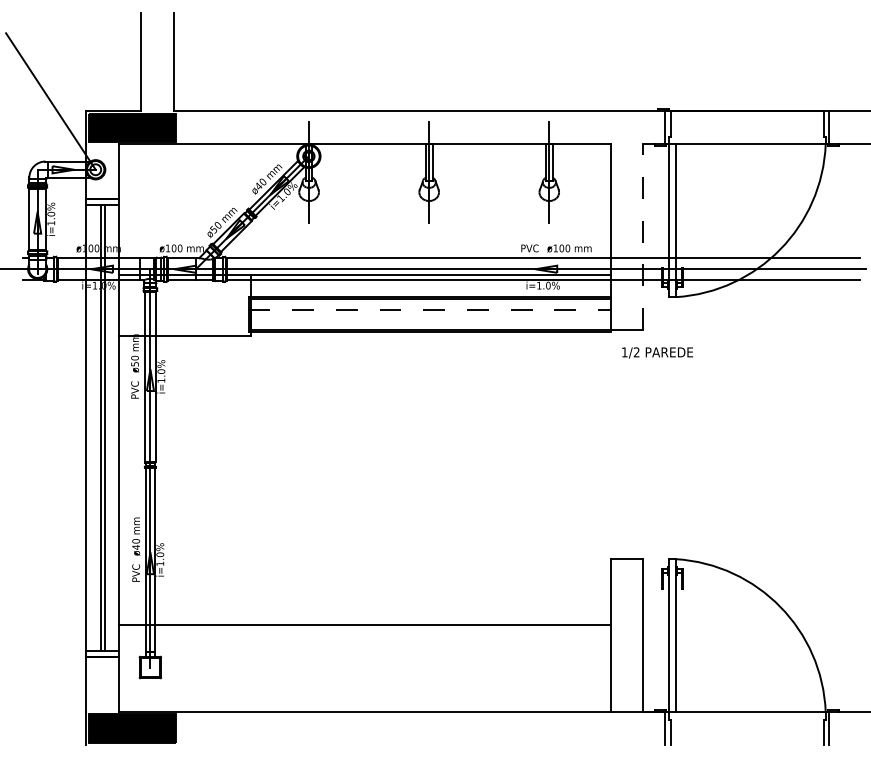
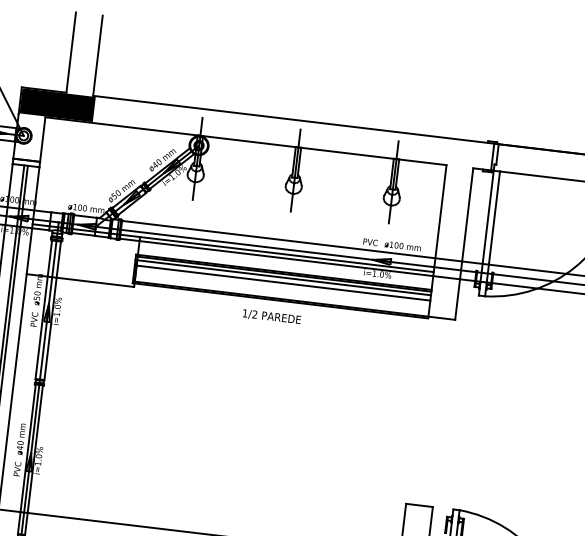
line: (643, 237) -> (464, 244), dashed -> solid
line: (429, 303) -> (283, 277), added
line: (430, 310) -> (283, 283), dashed -> solid
text: (657, 352) -> (271, 316), moved

